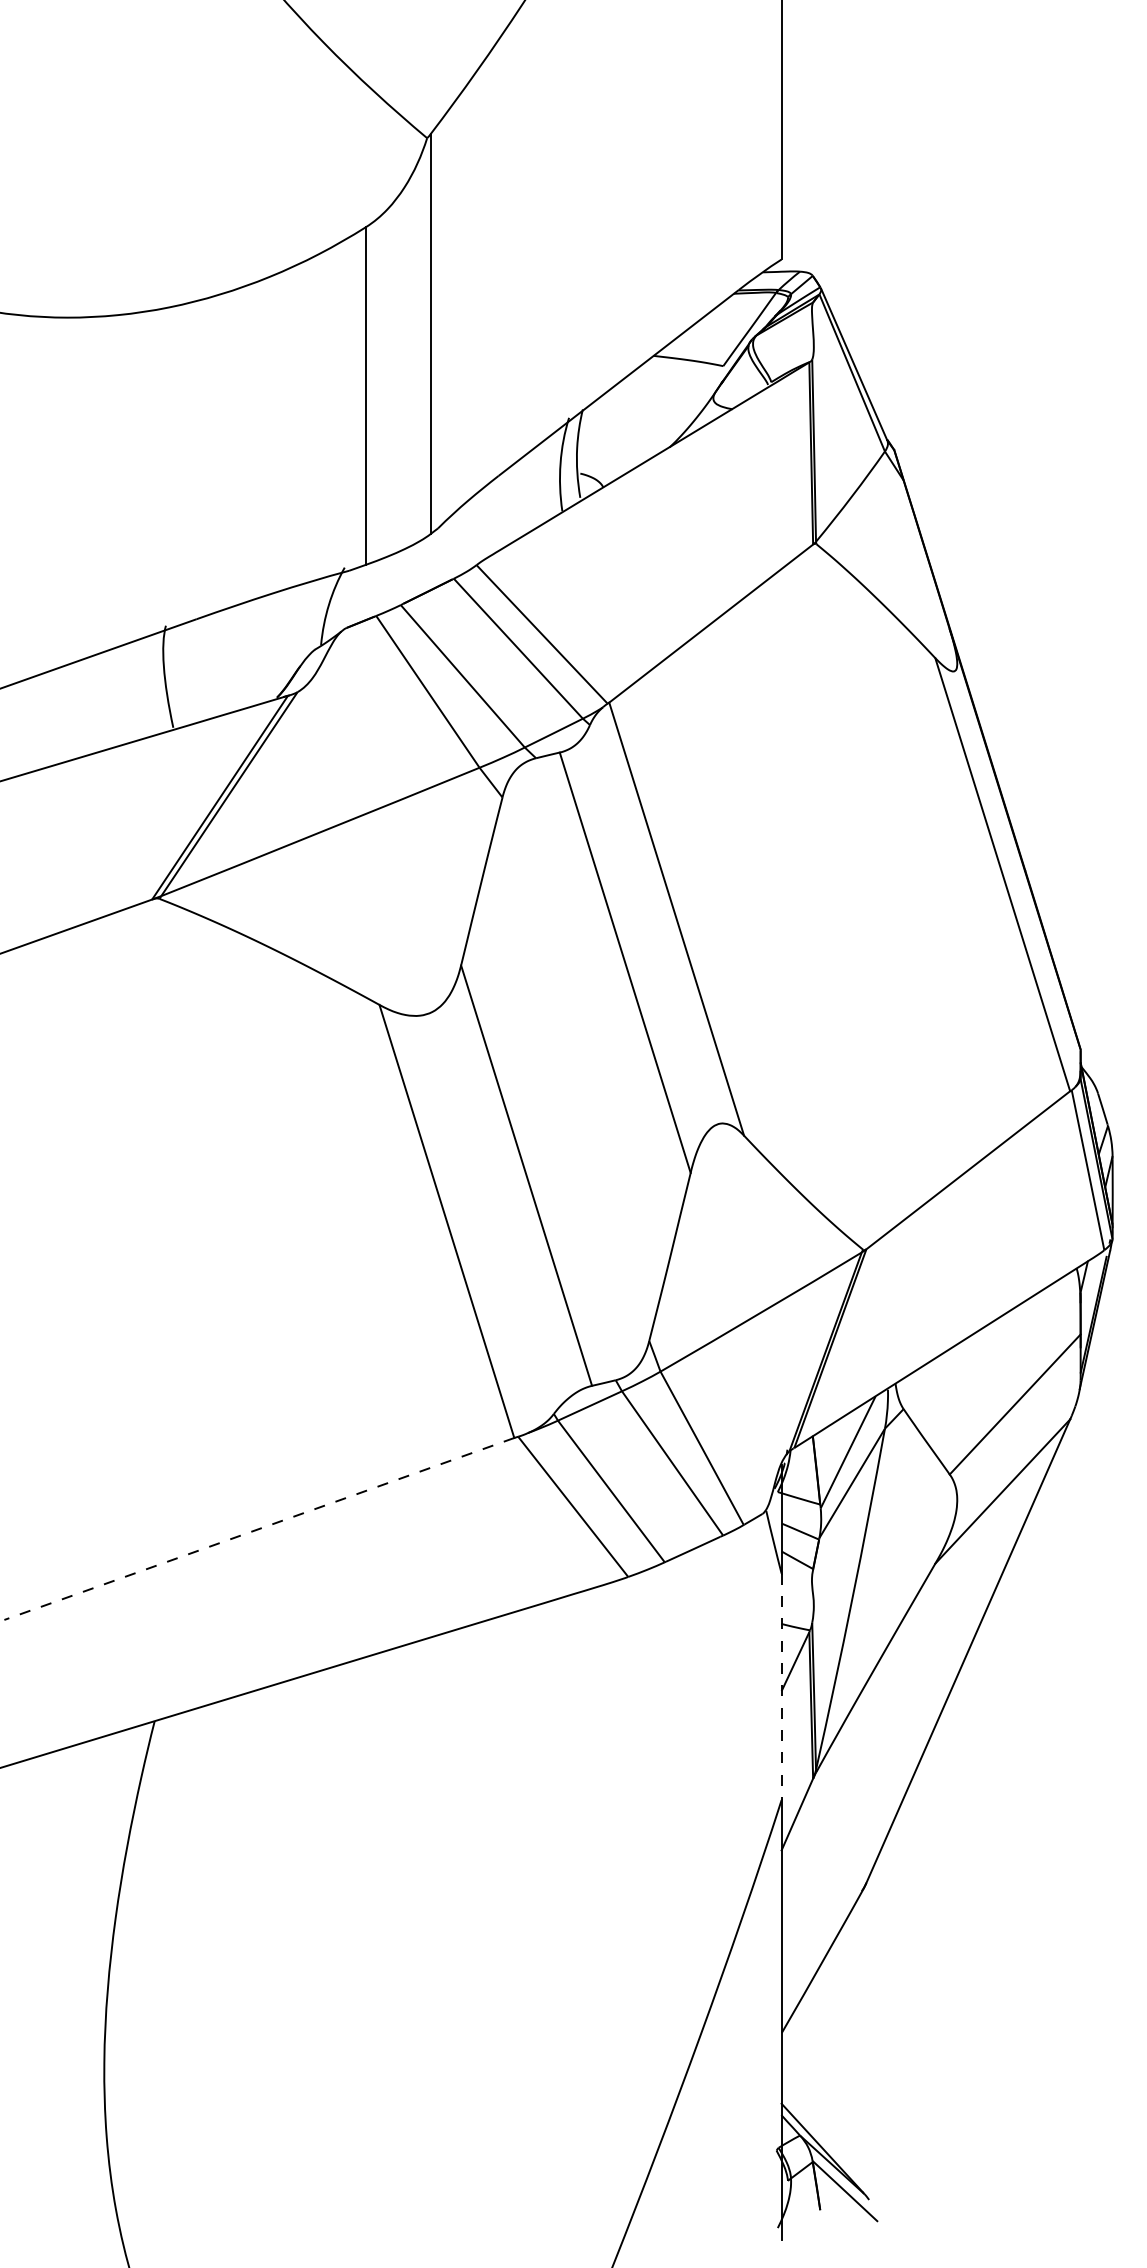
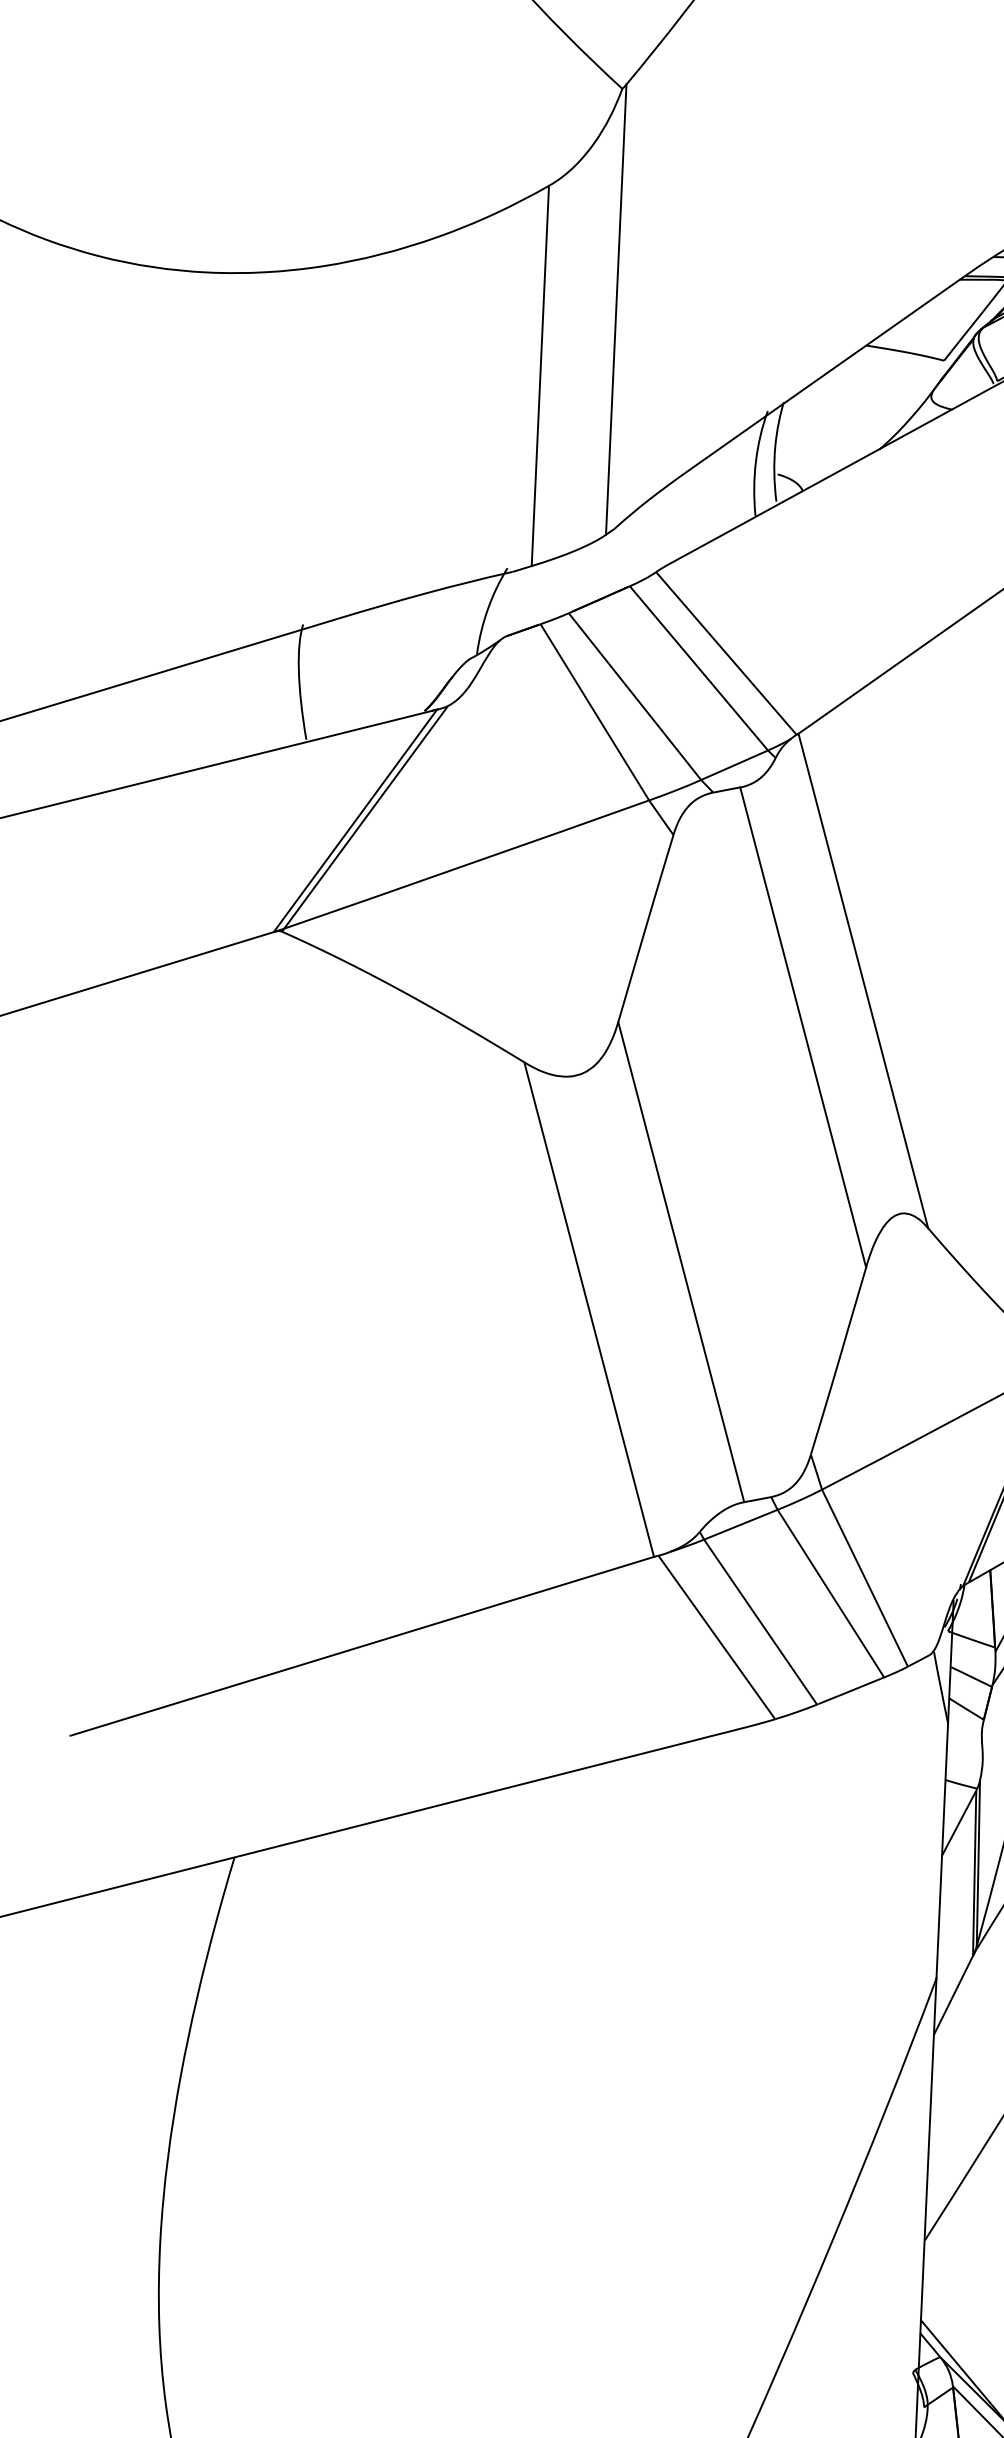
line: (259, 1528) -> (362, 1645), dashed -> solid
line: (781, 1687) -> (942, 1851), dashed -> solid

